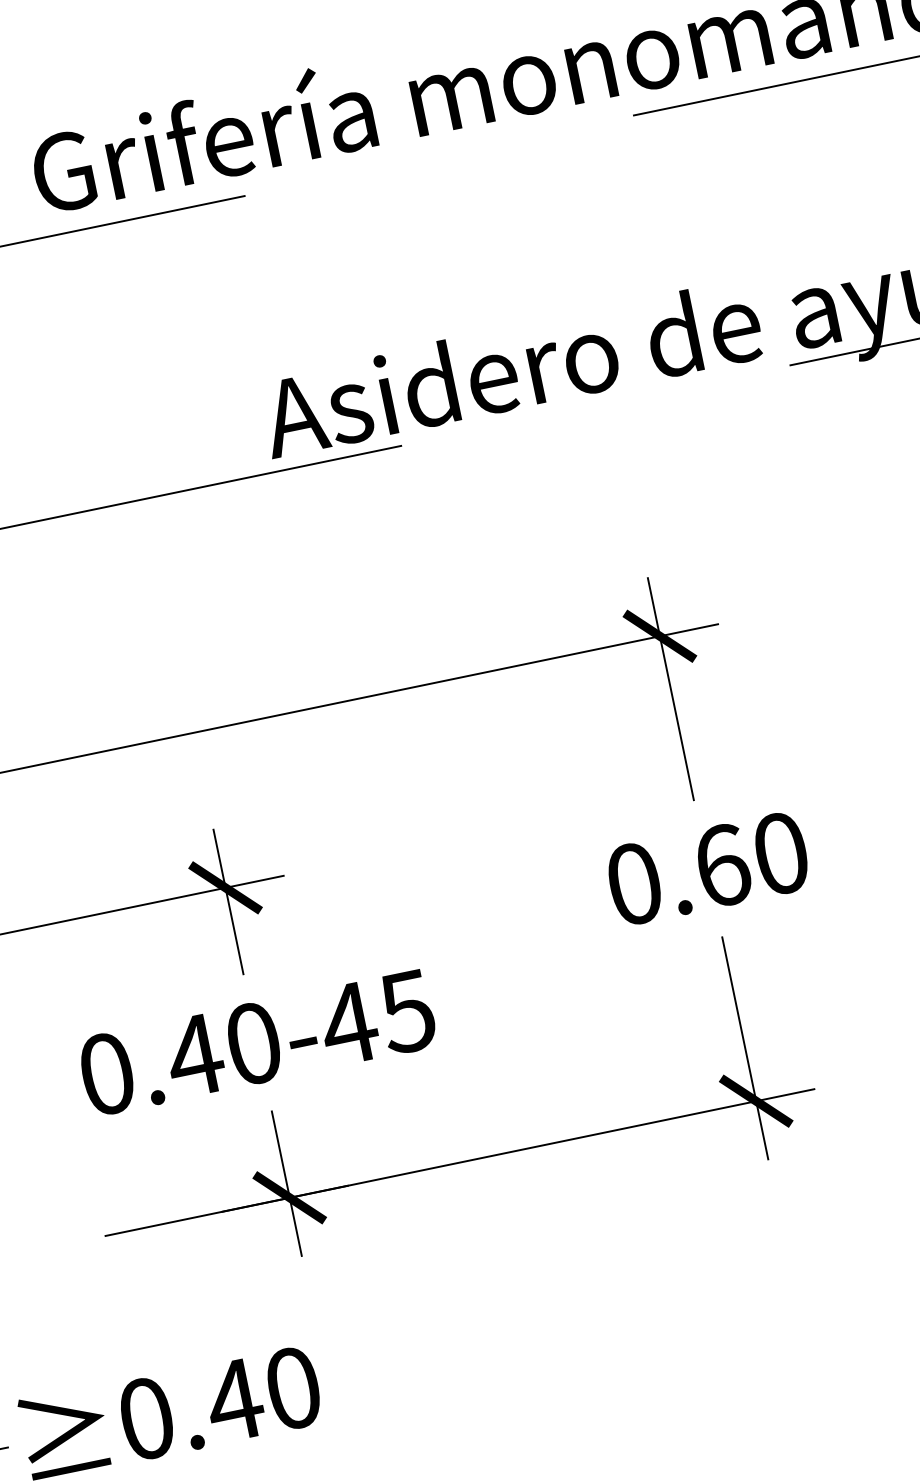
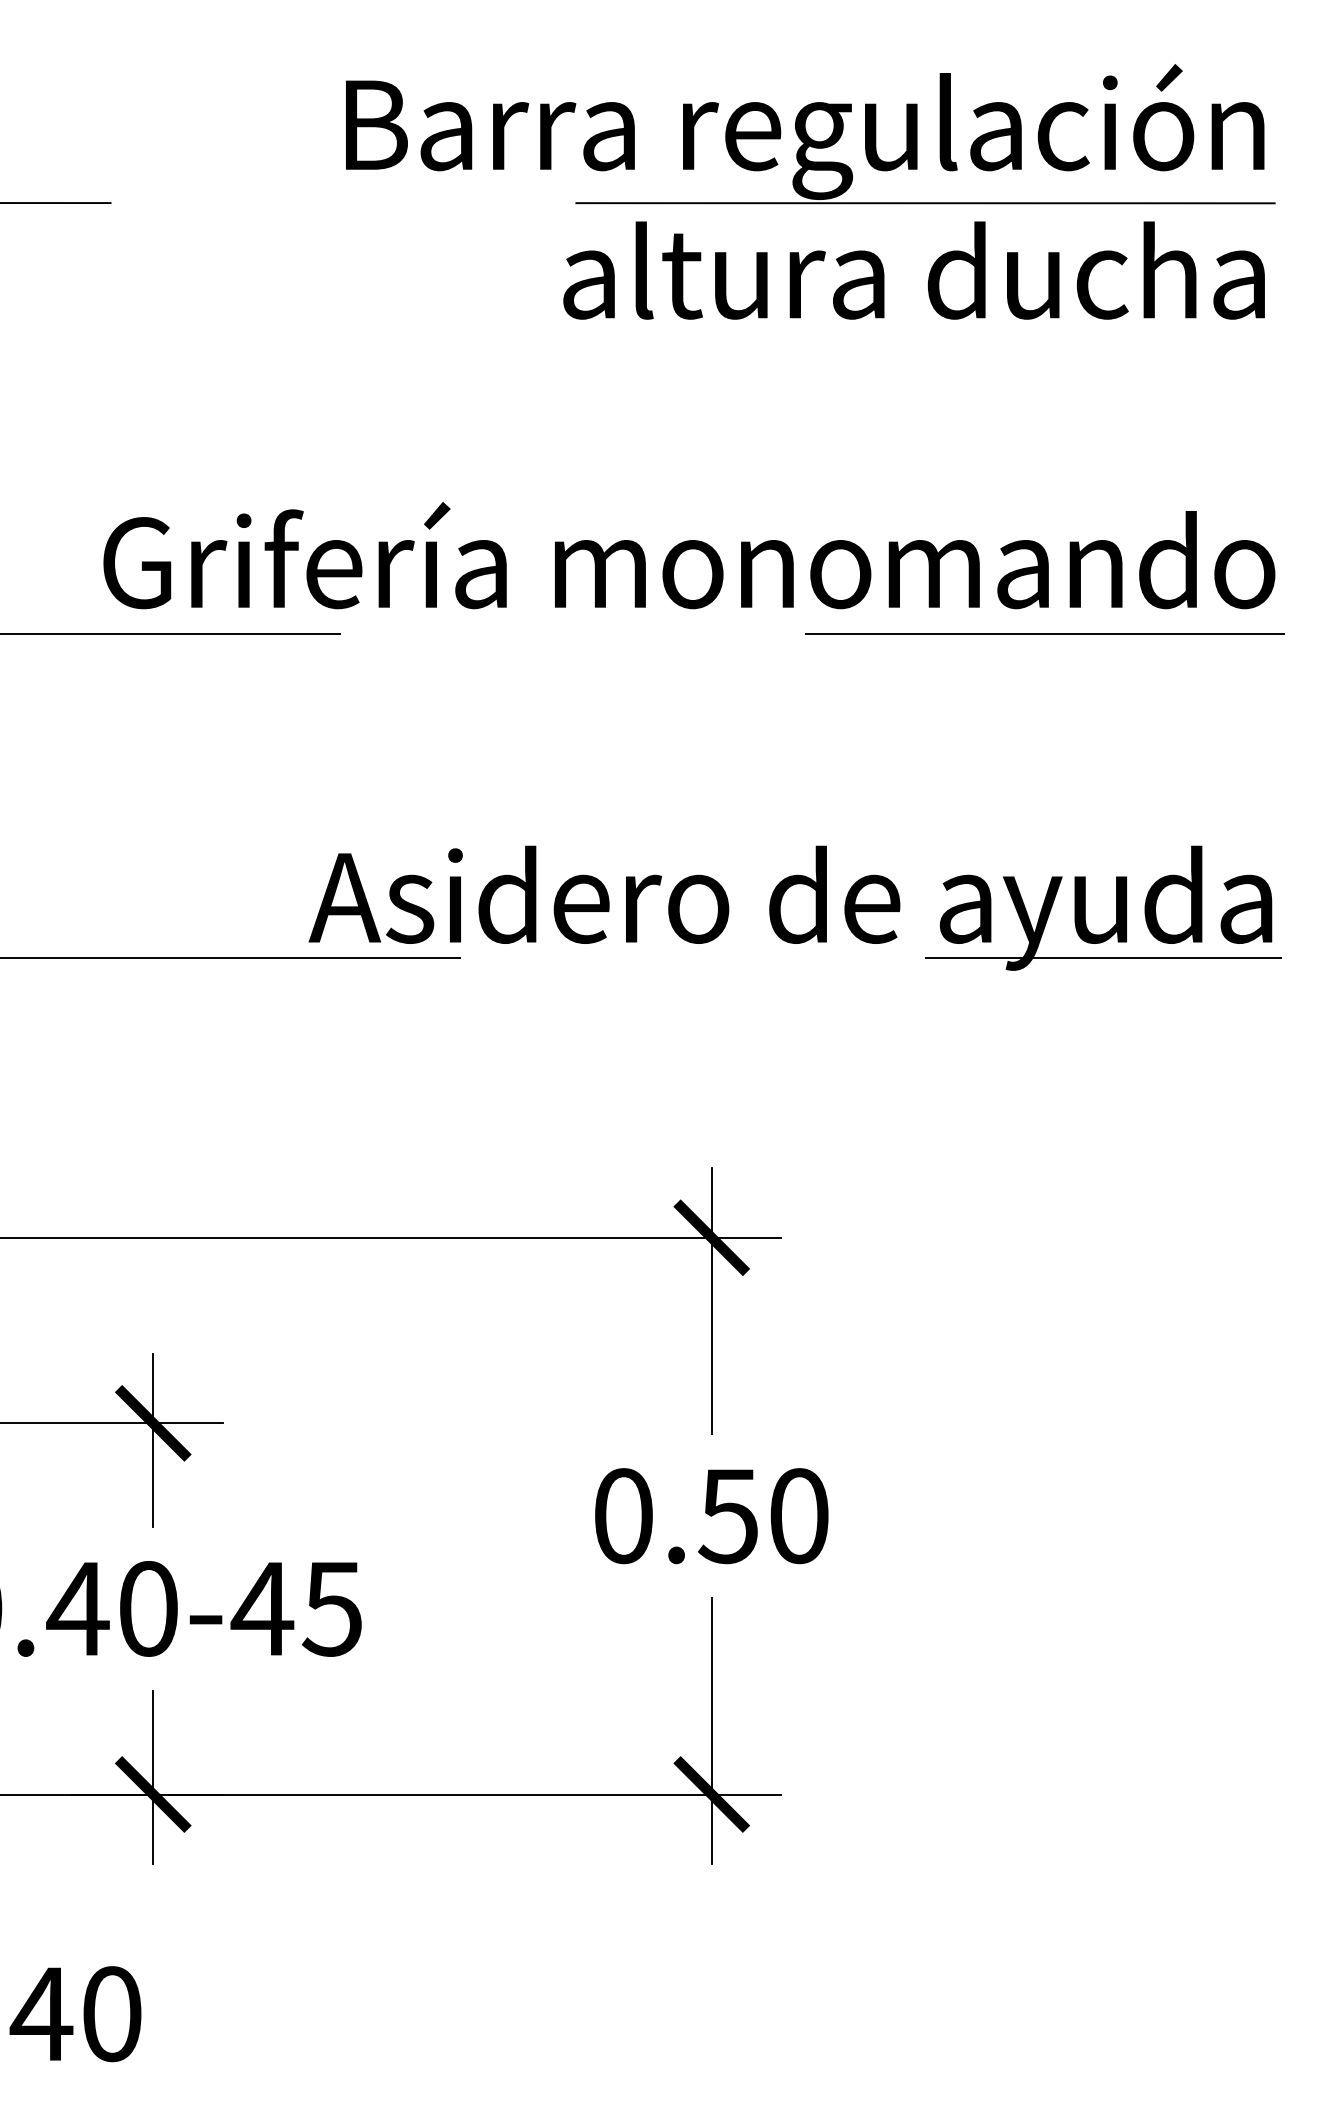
text: (722, 866) -> (728, 1516), 0.60 -> 0.50

